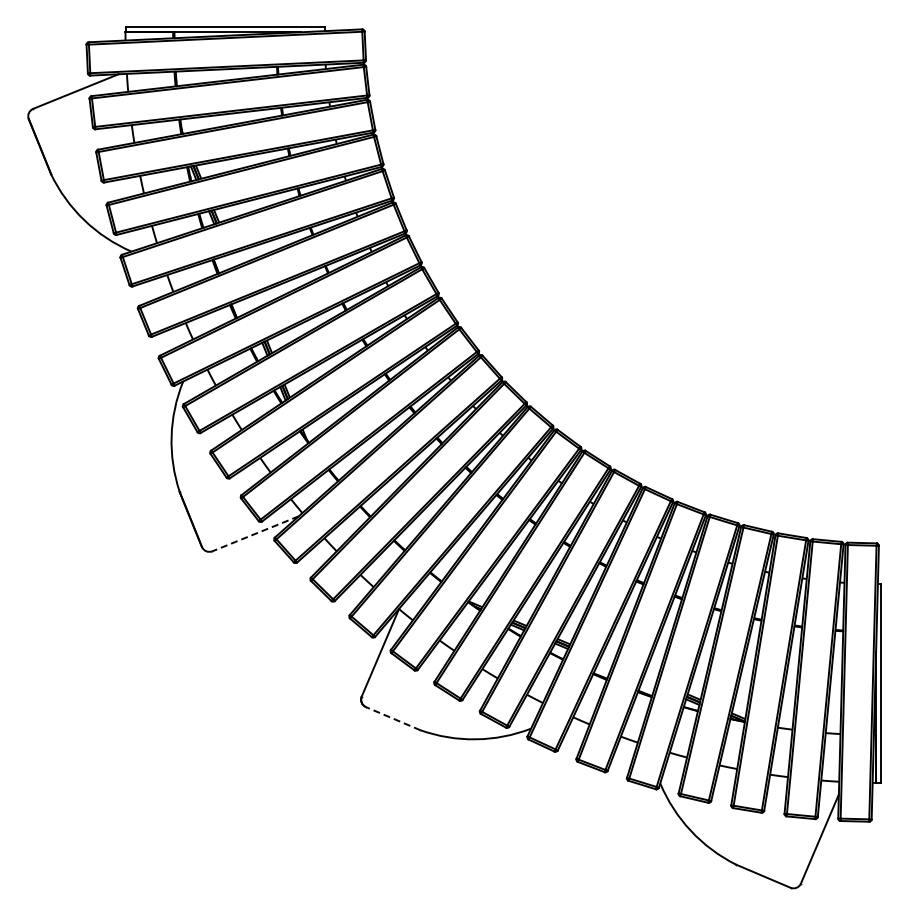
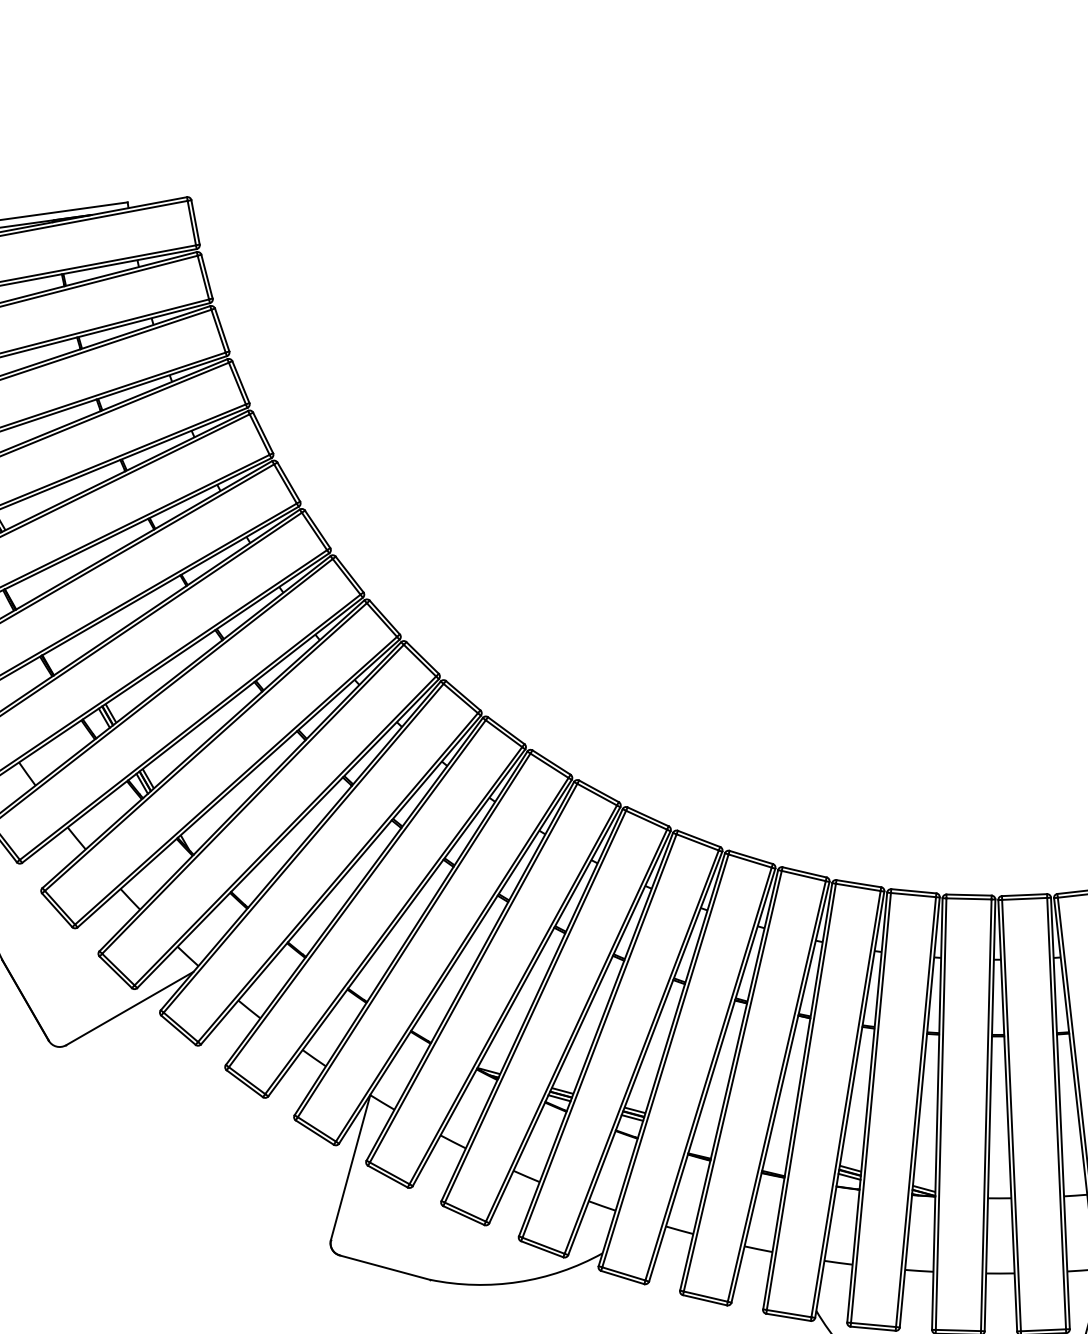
line: (255, 533) -> (129, 1008), dashed -> solid
line: (393, 718) -> (385, 1267), dashed -> solid

